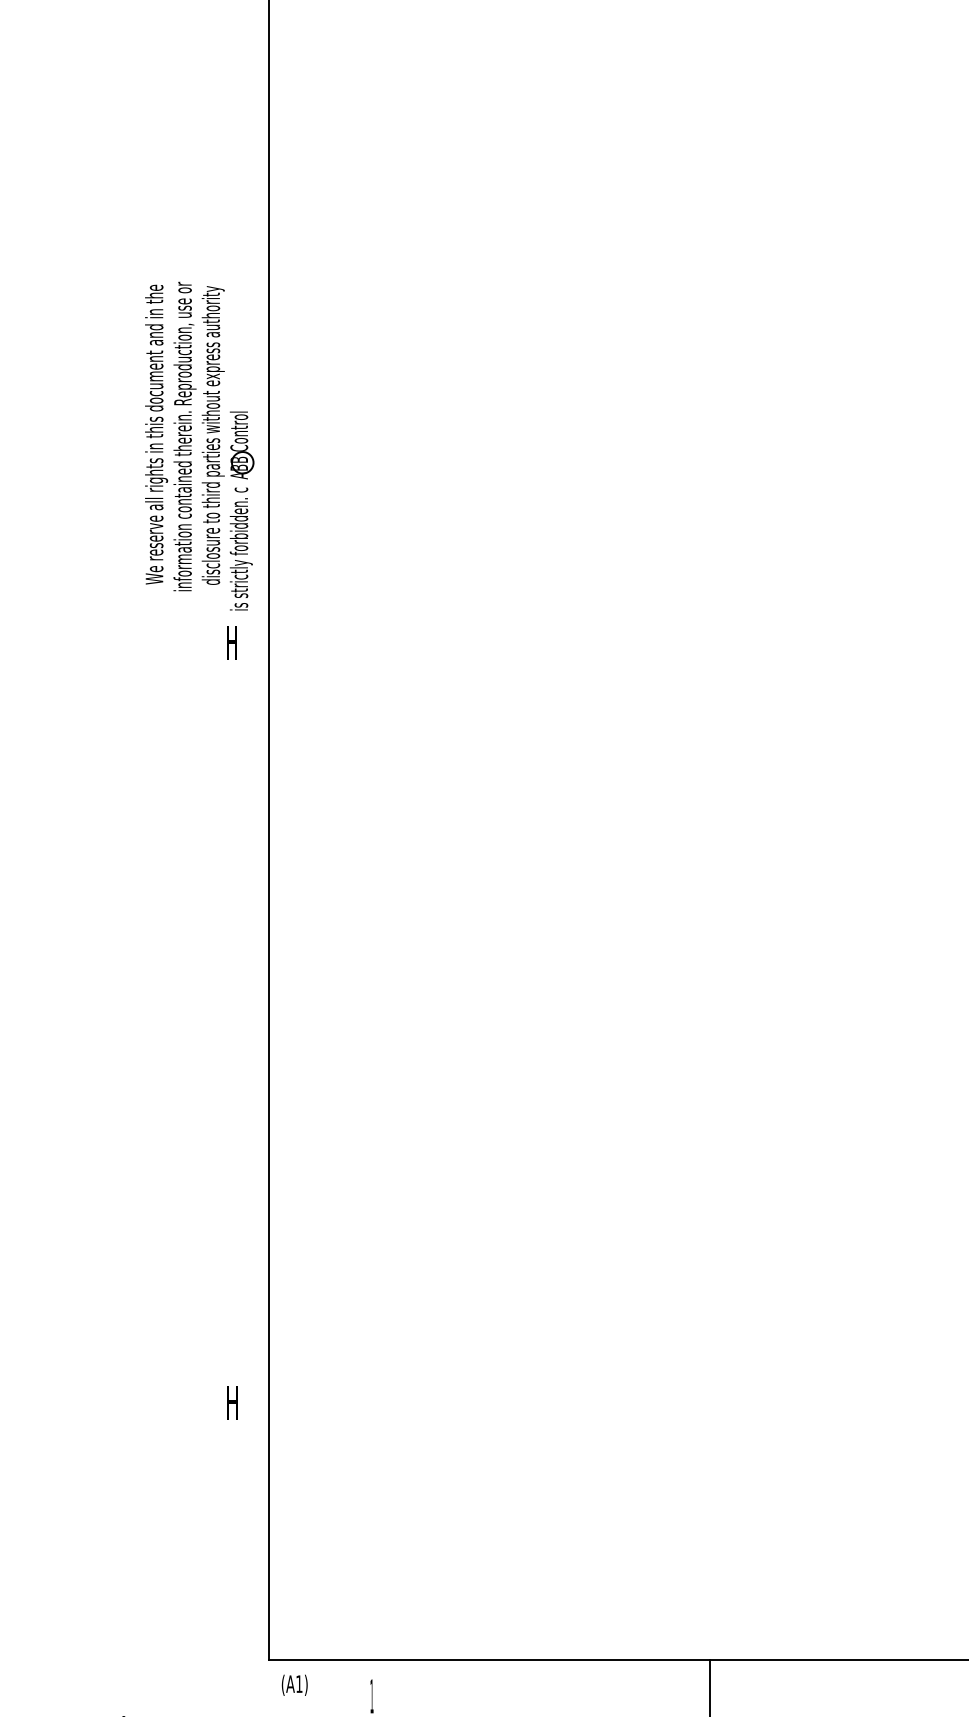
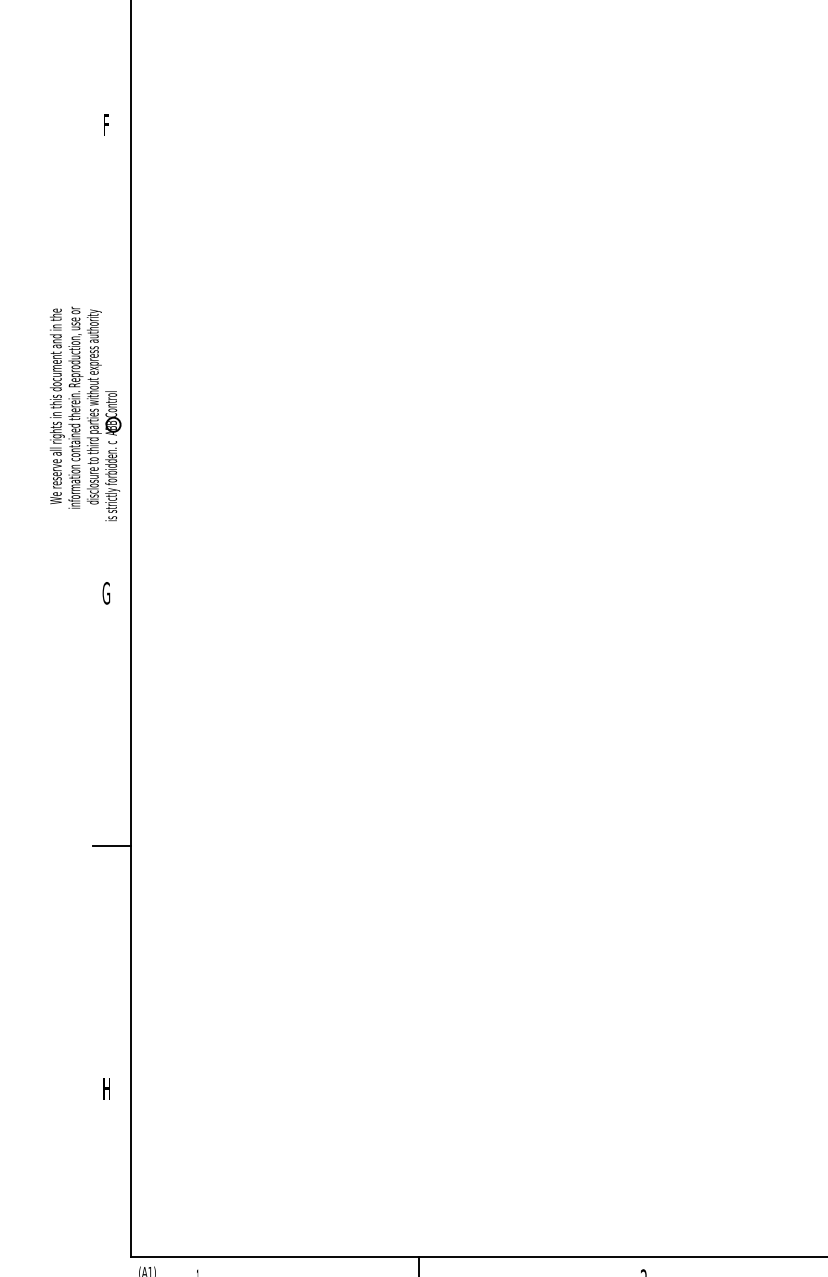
part: (199, 445) -> (85, 413), moved
text: (231, 643) -> (106, 593), H -> G
line: (239, 1029) -> (111, 845), added

